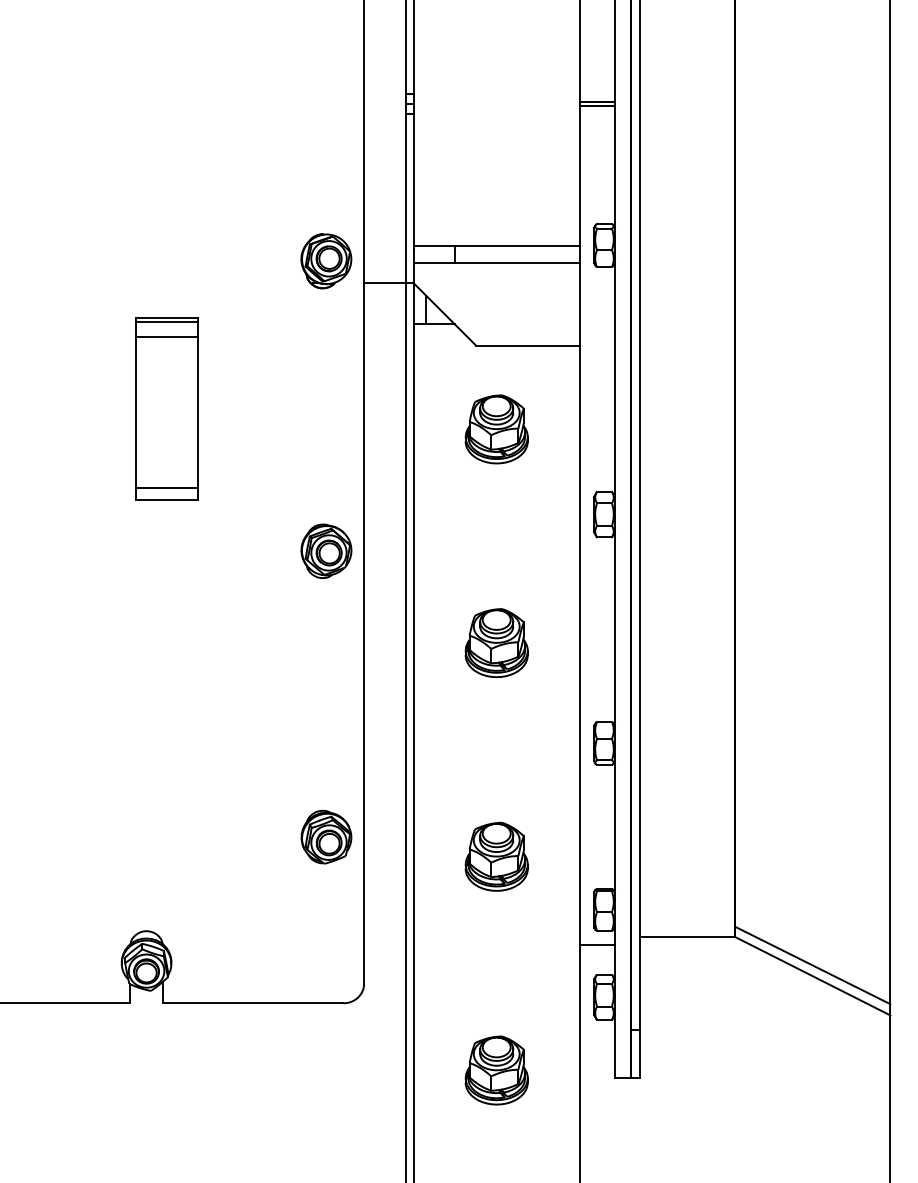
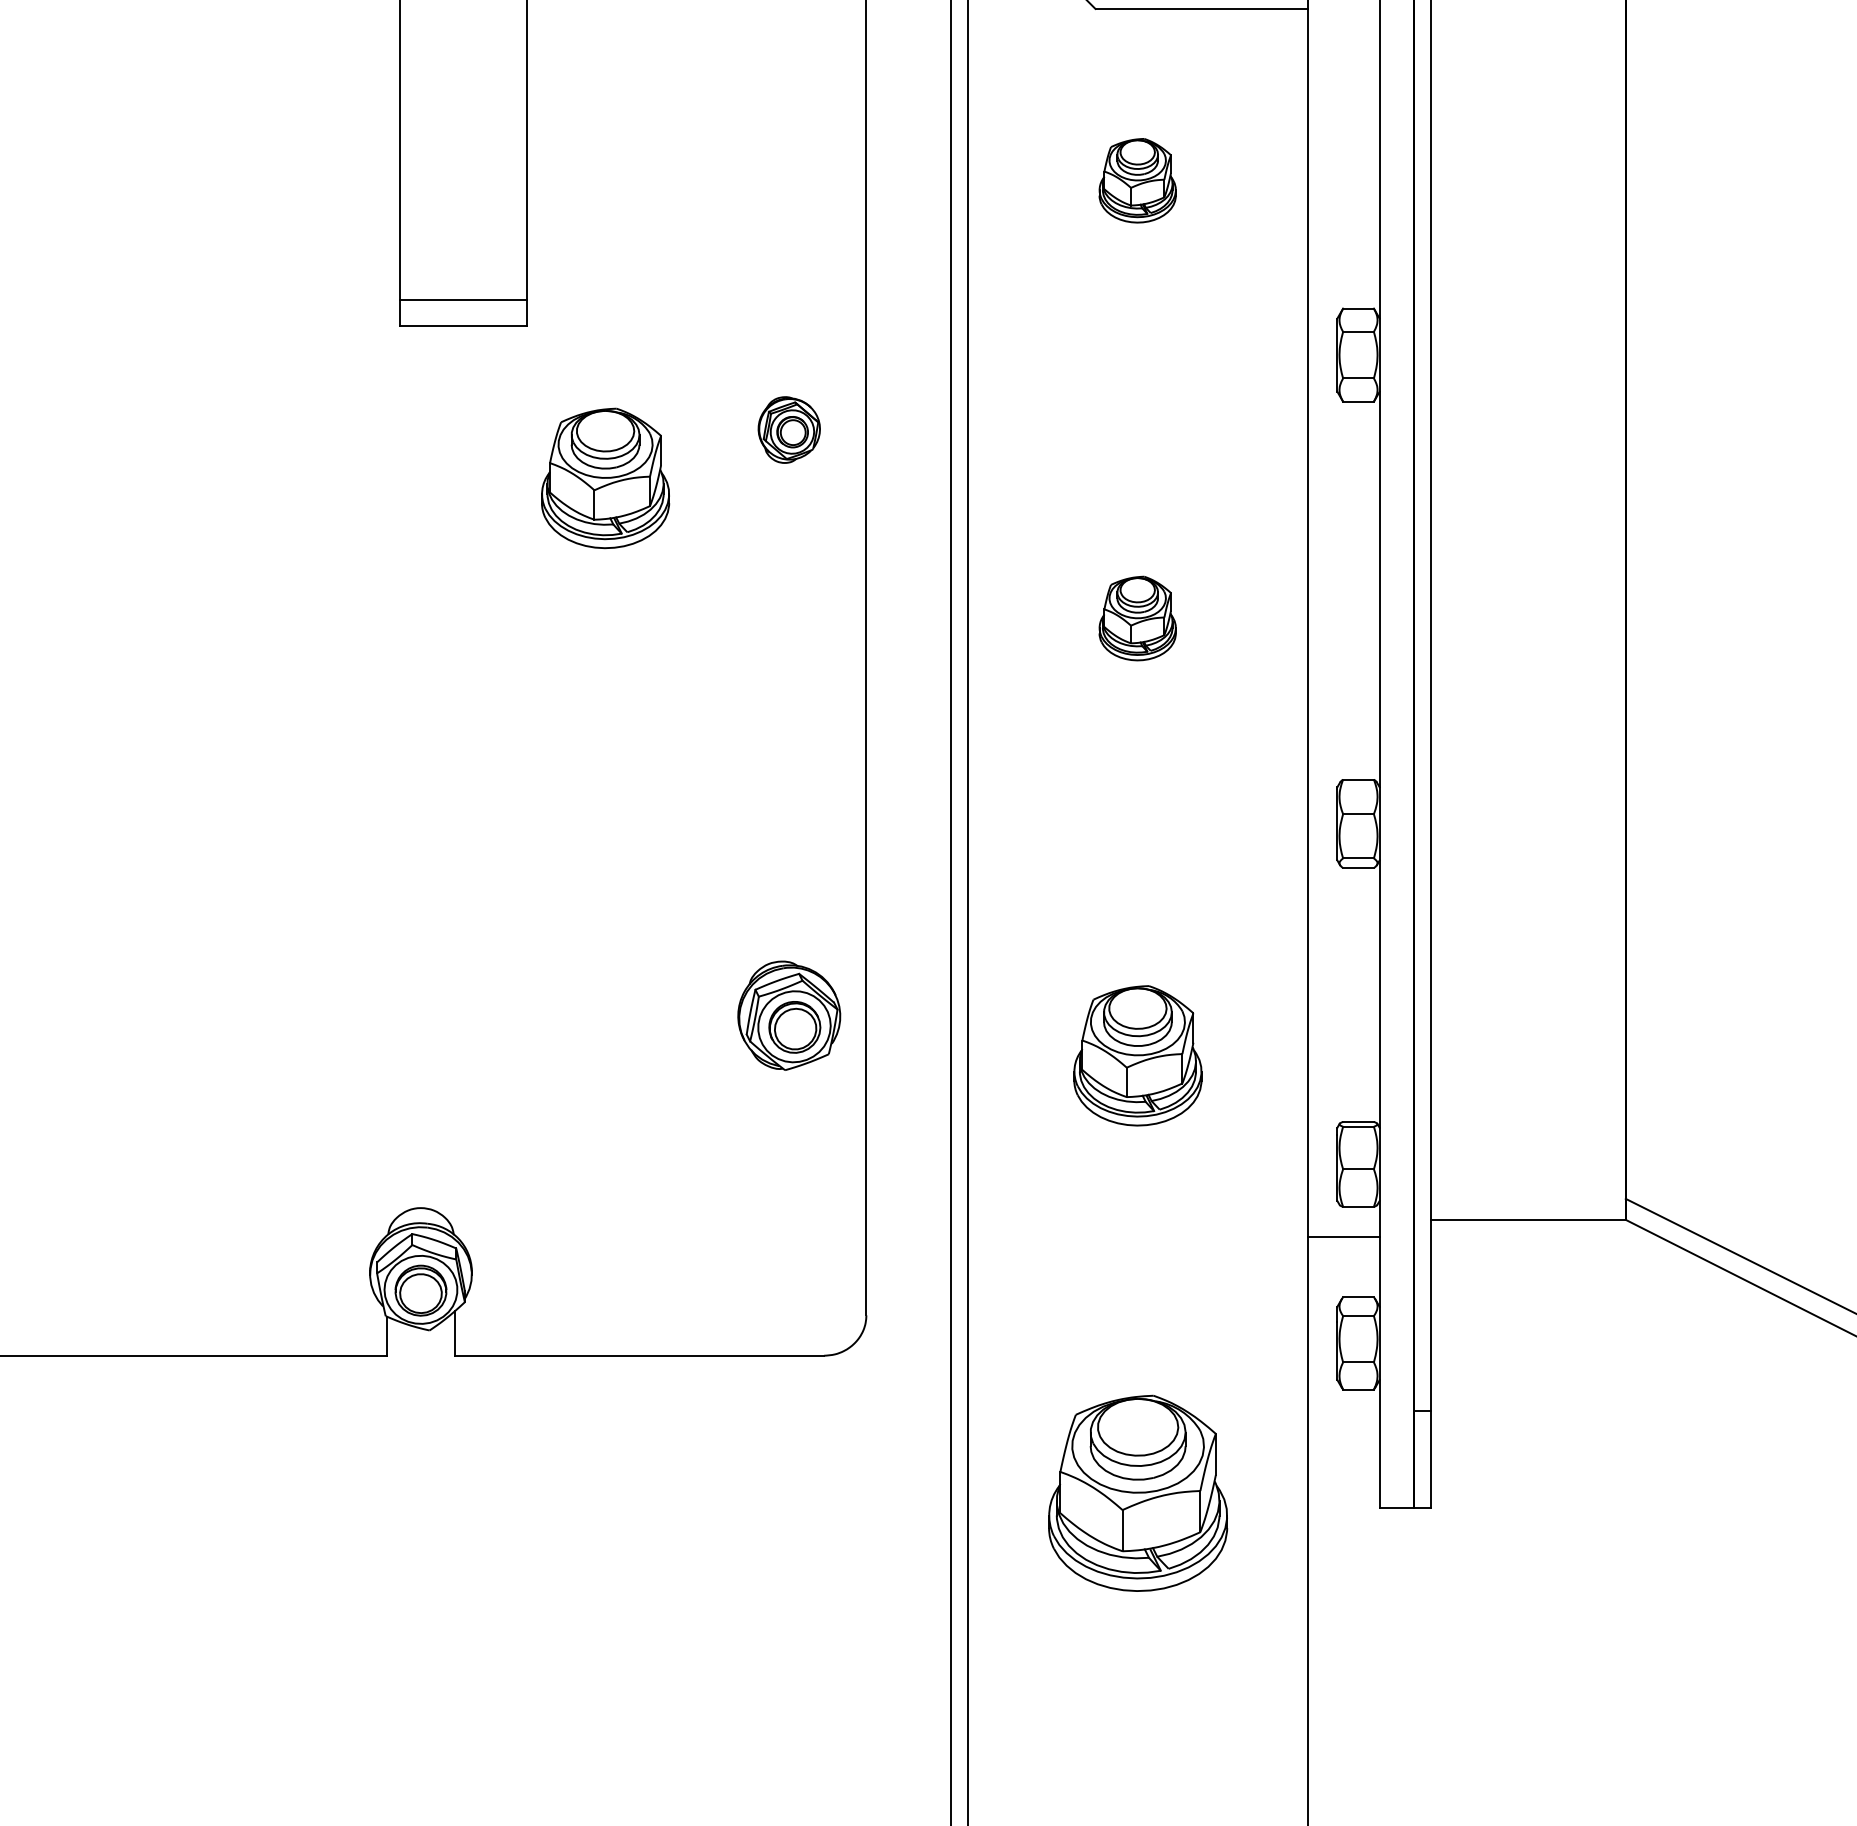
part: (496, 429) -> (1137, 180), size x0.6
part: (326, 550) -> (789, 428), size x0.6
part: (236, 574) -> (605, 477), added
part: (496, 643) -> (1137, 619), size x0.6
part: (496, 1070) -> (1137, 1493), size x1.4

